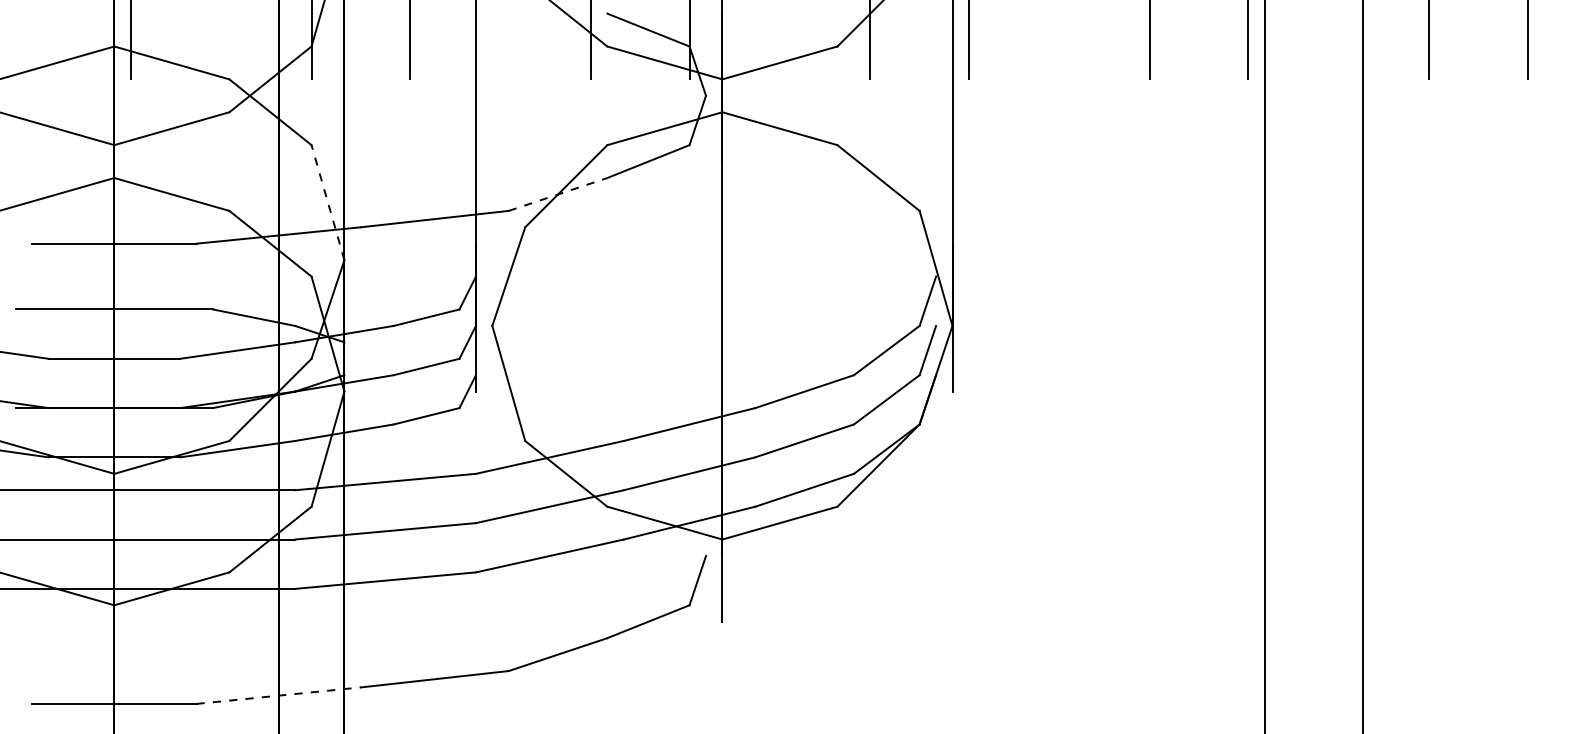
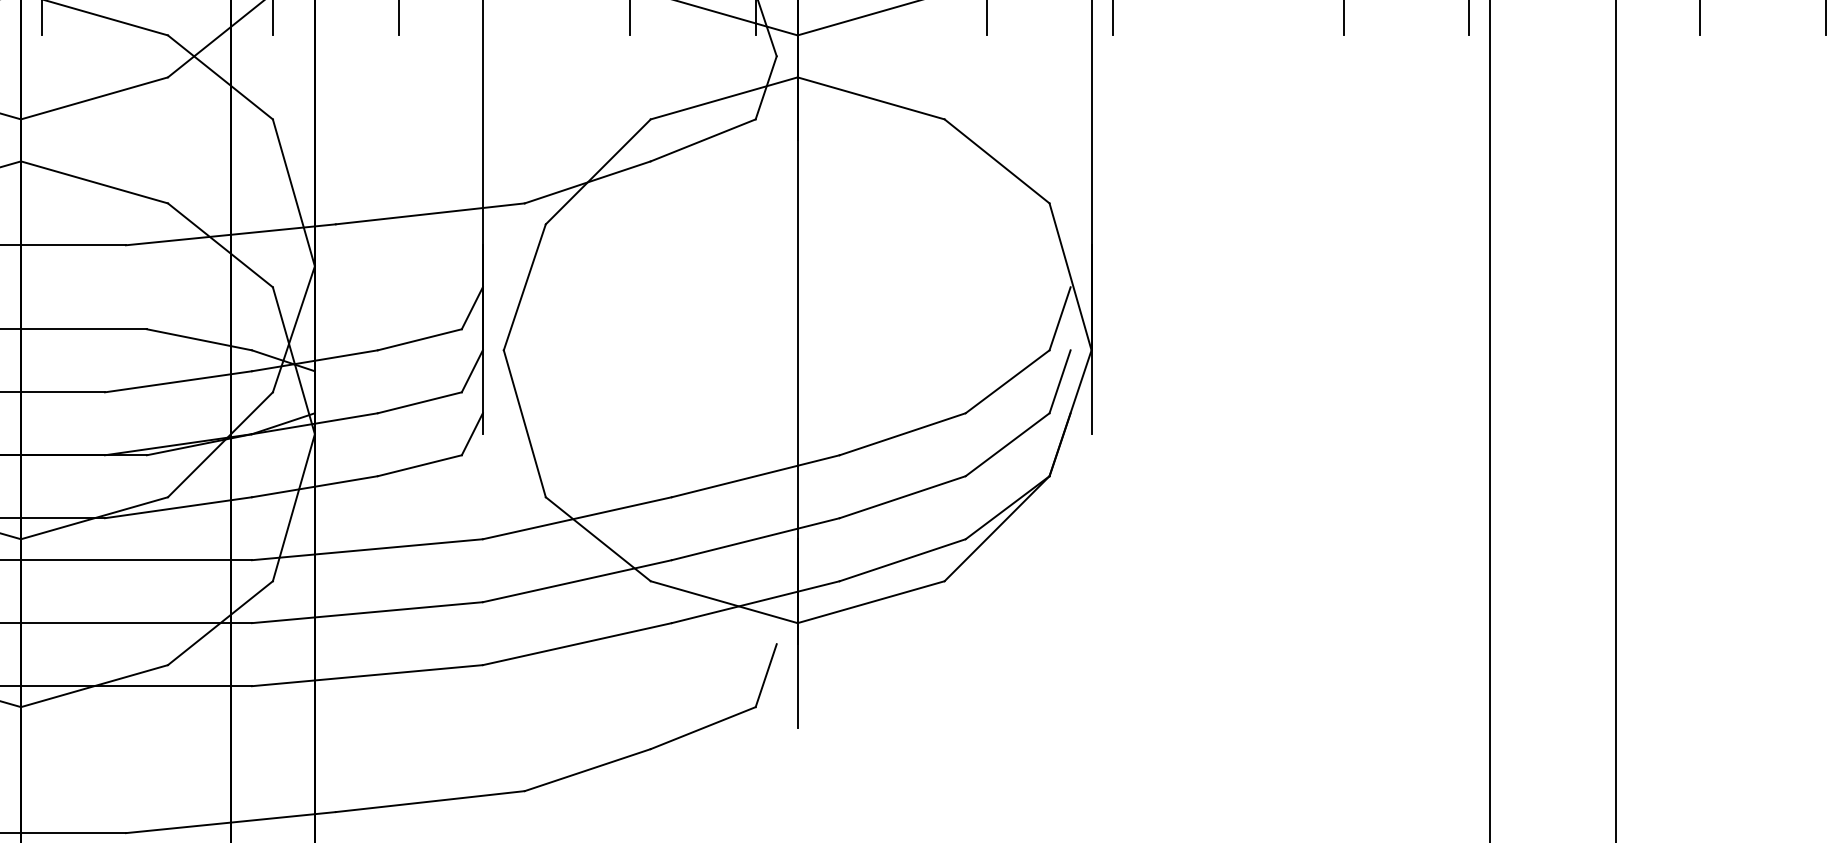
line: (558, 194) -> (588, 182), dashed -> solid
line: (328, 202) -> (294, 192), dashed -> solid
line: (278, 695) -> (230, 822), dashed -> solid

